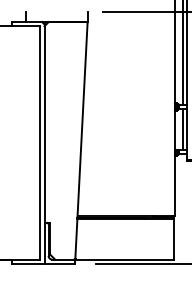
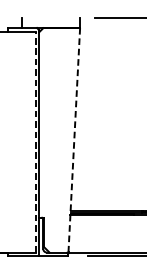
line: (81, 140) -> (74, 139), solid -> dashed
line: (40, 142) -> (35, 141), solid -> dashed

